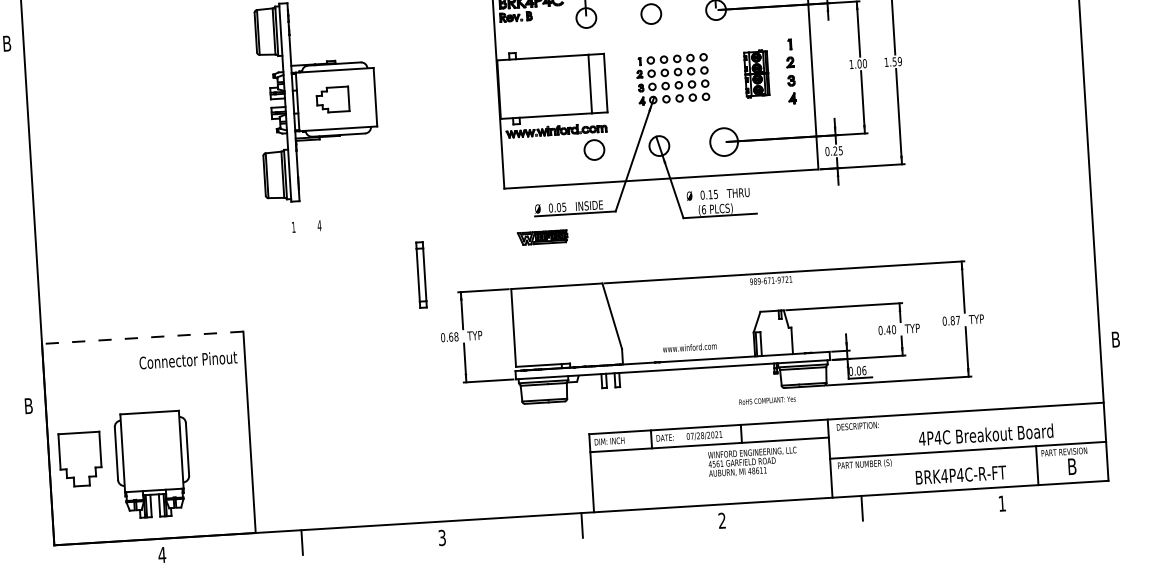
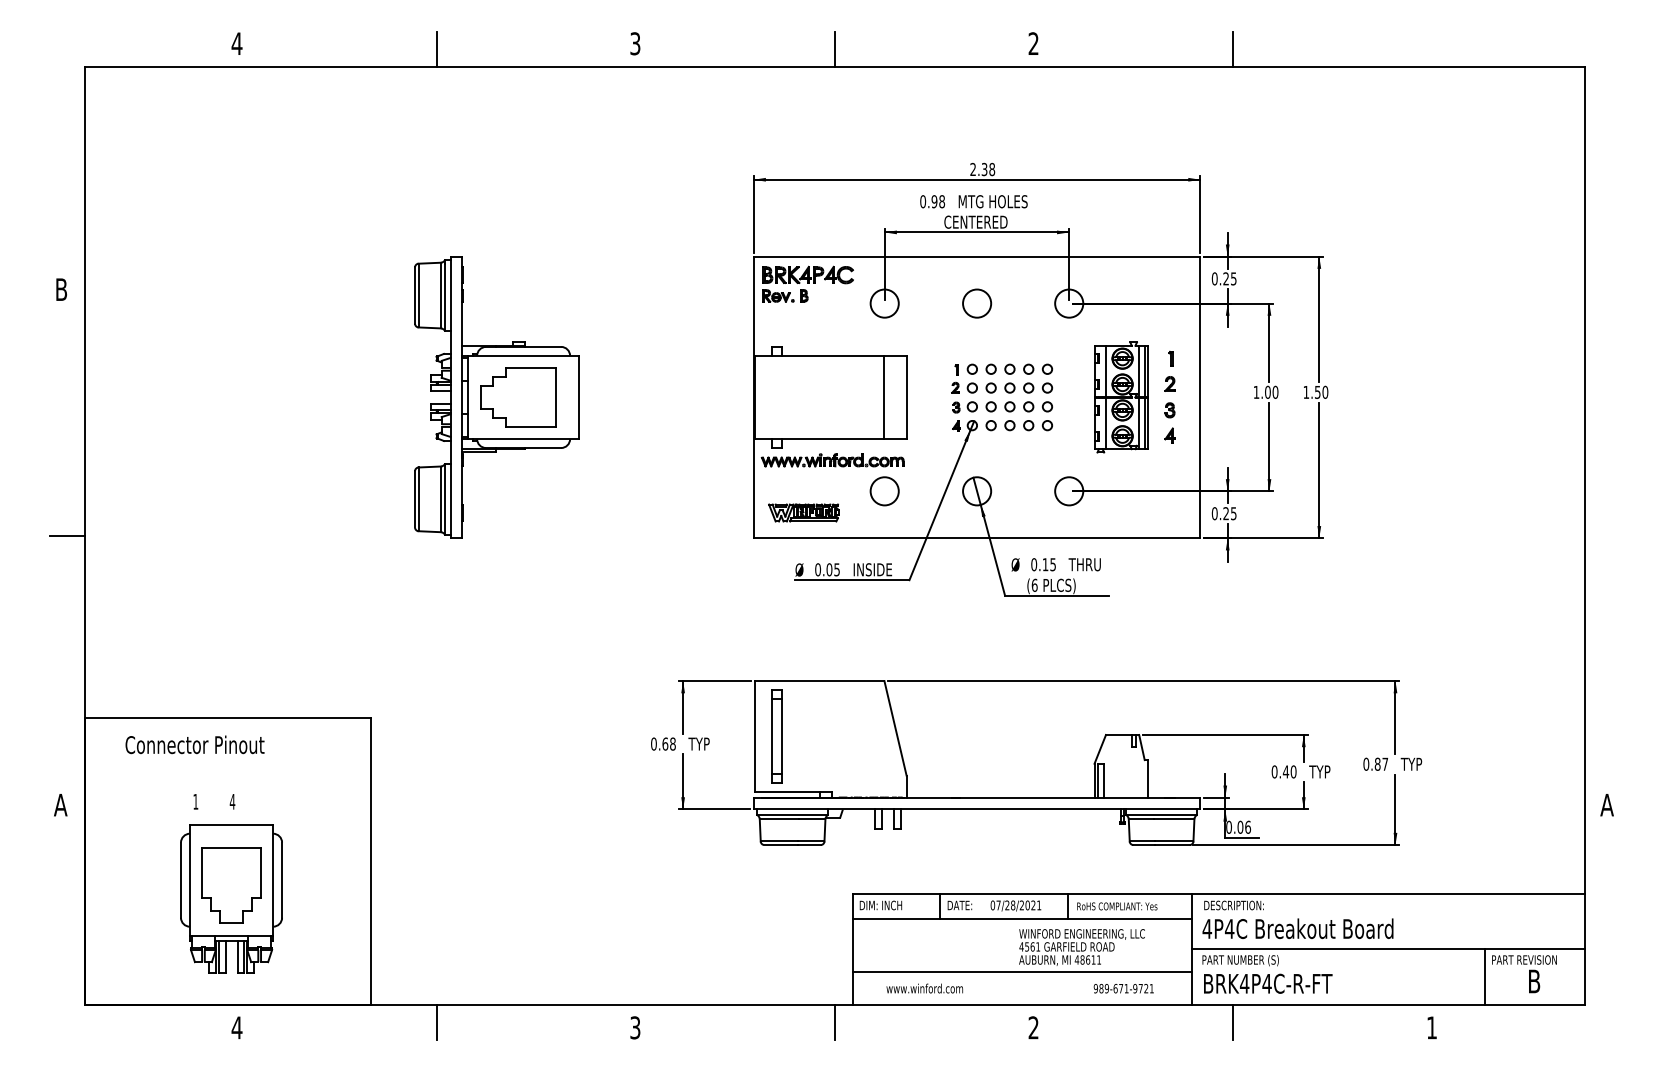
text: (900, 61) -> (1325, 392), 1.59 -> 1.50
part: (756, 73) -> (1121, 397), size x1.67
part: (332, 99) -> (518, 397), size x1.67
circle: (724, 142) -> (1069, 491), size x0.71
line: (21, 216) -> (67, 536), added
text: (306, 226) -> (214, 801), moved
part: (542, 237) -> (803, 512), moved
part: (421, 275) -> (776, 736), moved
text: (770, 280) -> (1123, 988), moved
line: (142, 338) -> (227, 718), dashed -> solid
text: (1115, 339) -> (1606, 805), B -> A
text: (689, 347) -> (924, 988), moved
text: (187, 359) -> (194, 744), moved
text: (767, 400) -> (1117, 906), moved
text: (28, 406) -> (60, 805), B -> A
text: (985, 434) -> (1297, 928), moved
part: (80, 459) -> (231, 885), moved
text: (961, 474) -> (1268, 983), moved
line: (711, 482) -> (1021, 972), added

